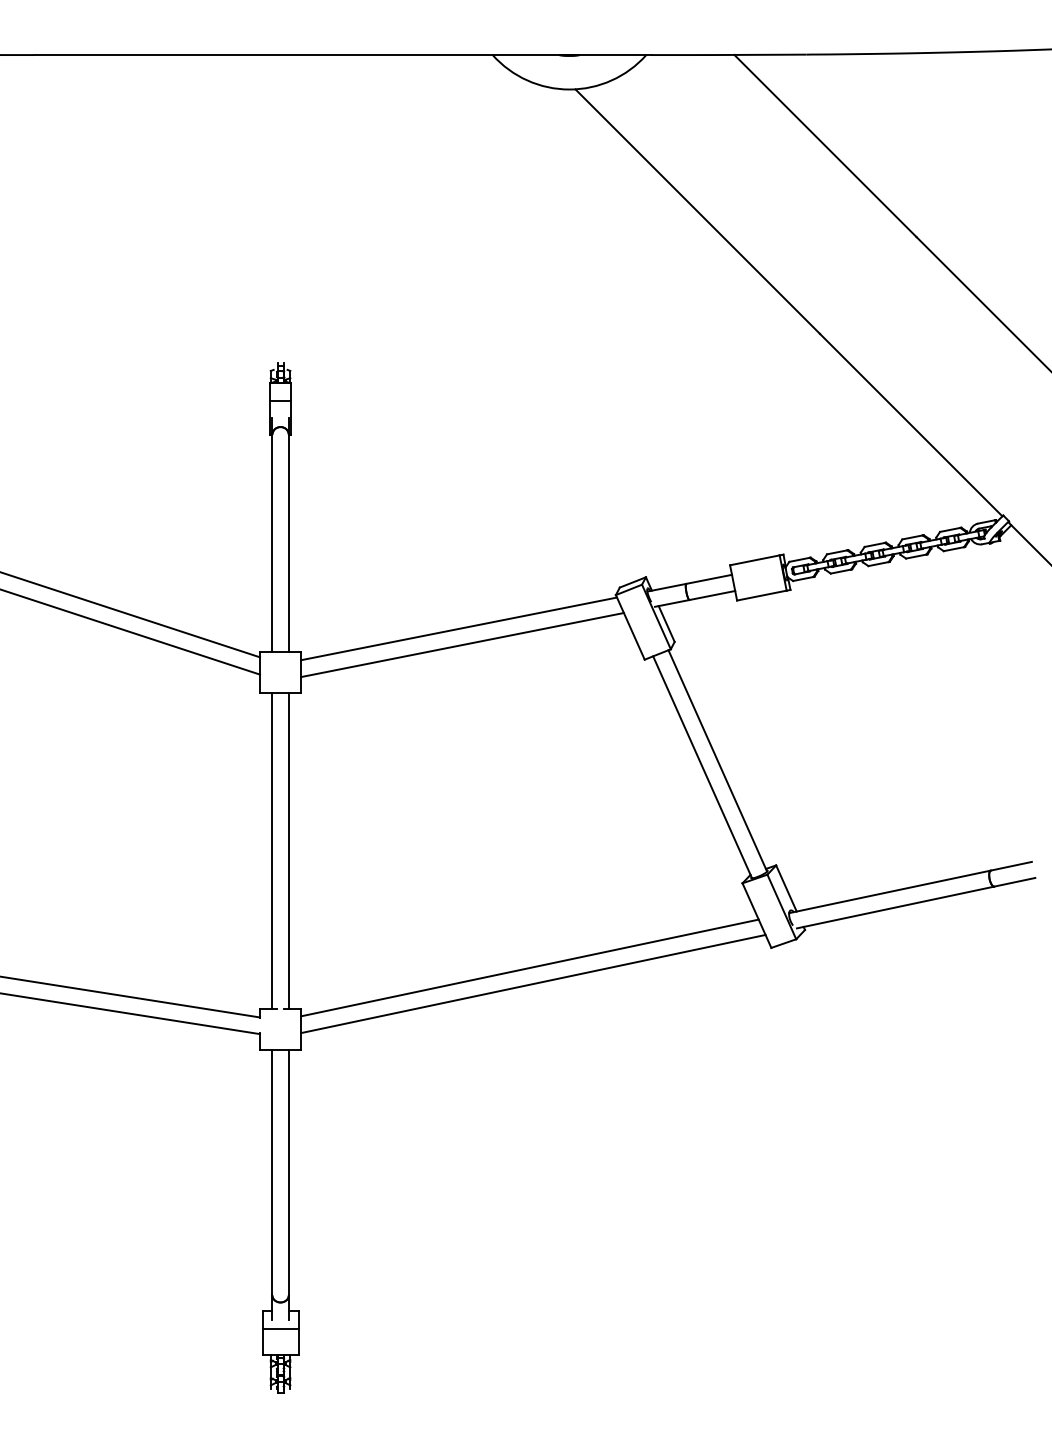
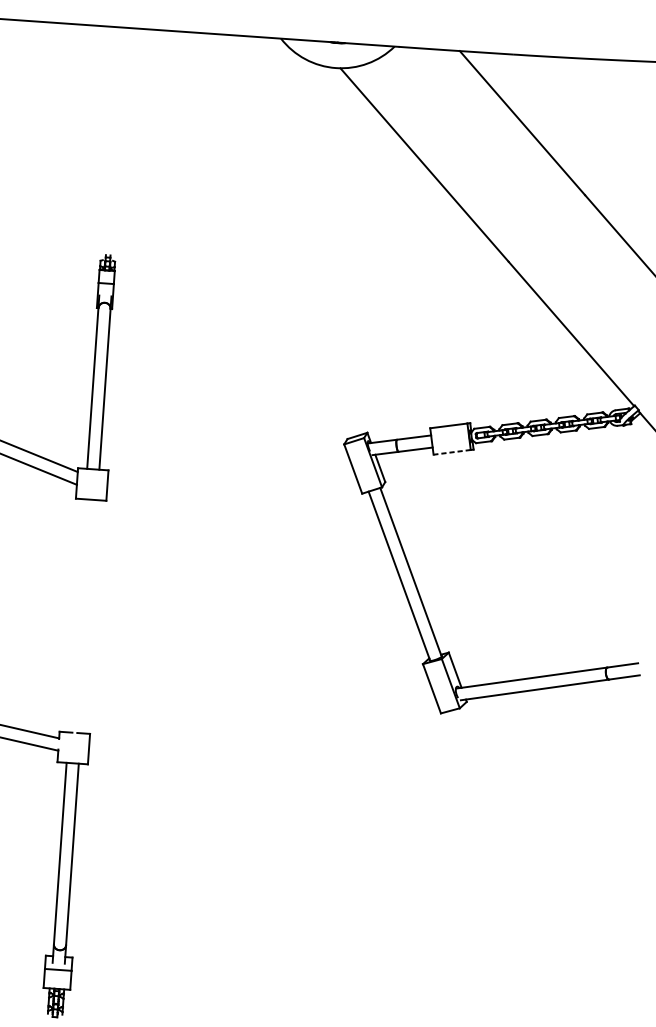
line: (761, 595) -> (451, 452), solid -> dashed
line: (459, 628) -> (226, 461), removed
line: (462, 645) -> (228, 473), removed
line: (272, 850) -> (77, 615), removed
line: (288, 850) -> (88, 616), removed
line: (529, 967) -> (261, 715), removed
line: (533, 983) -> (263, 727), removed

